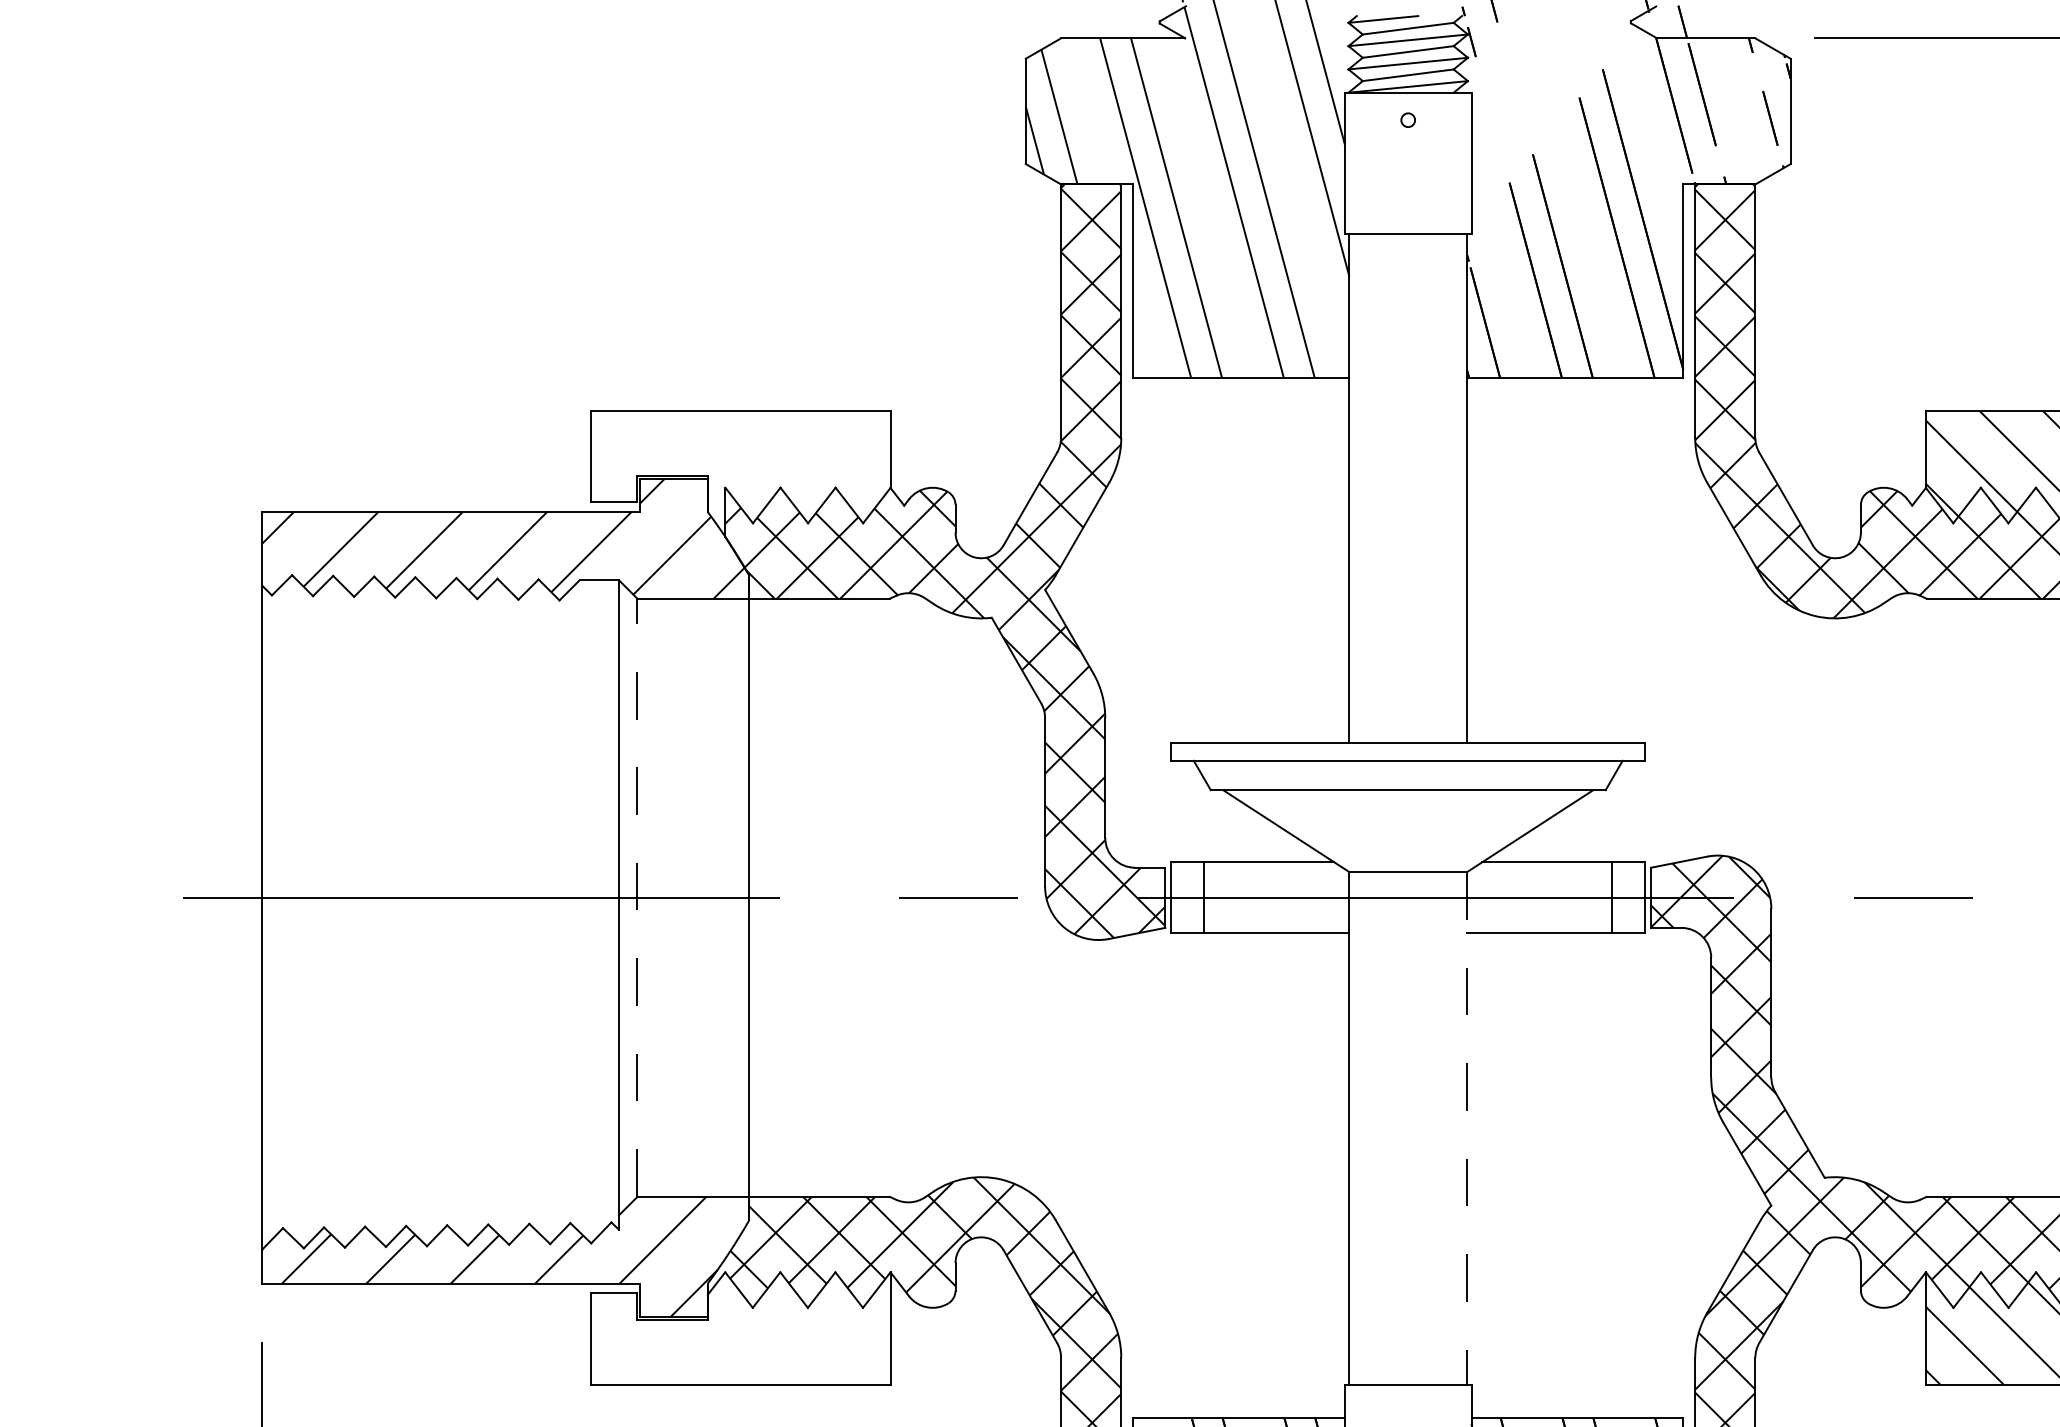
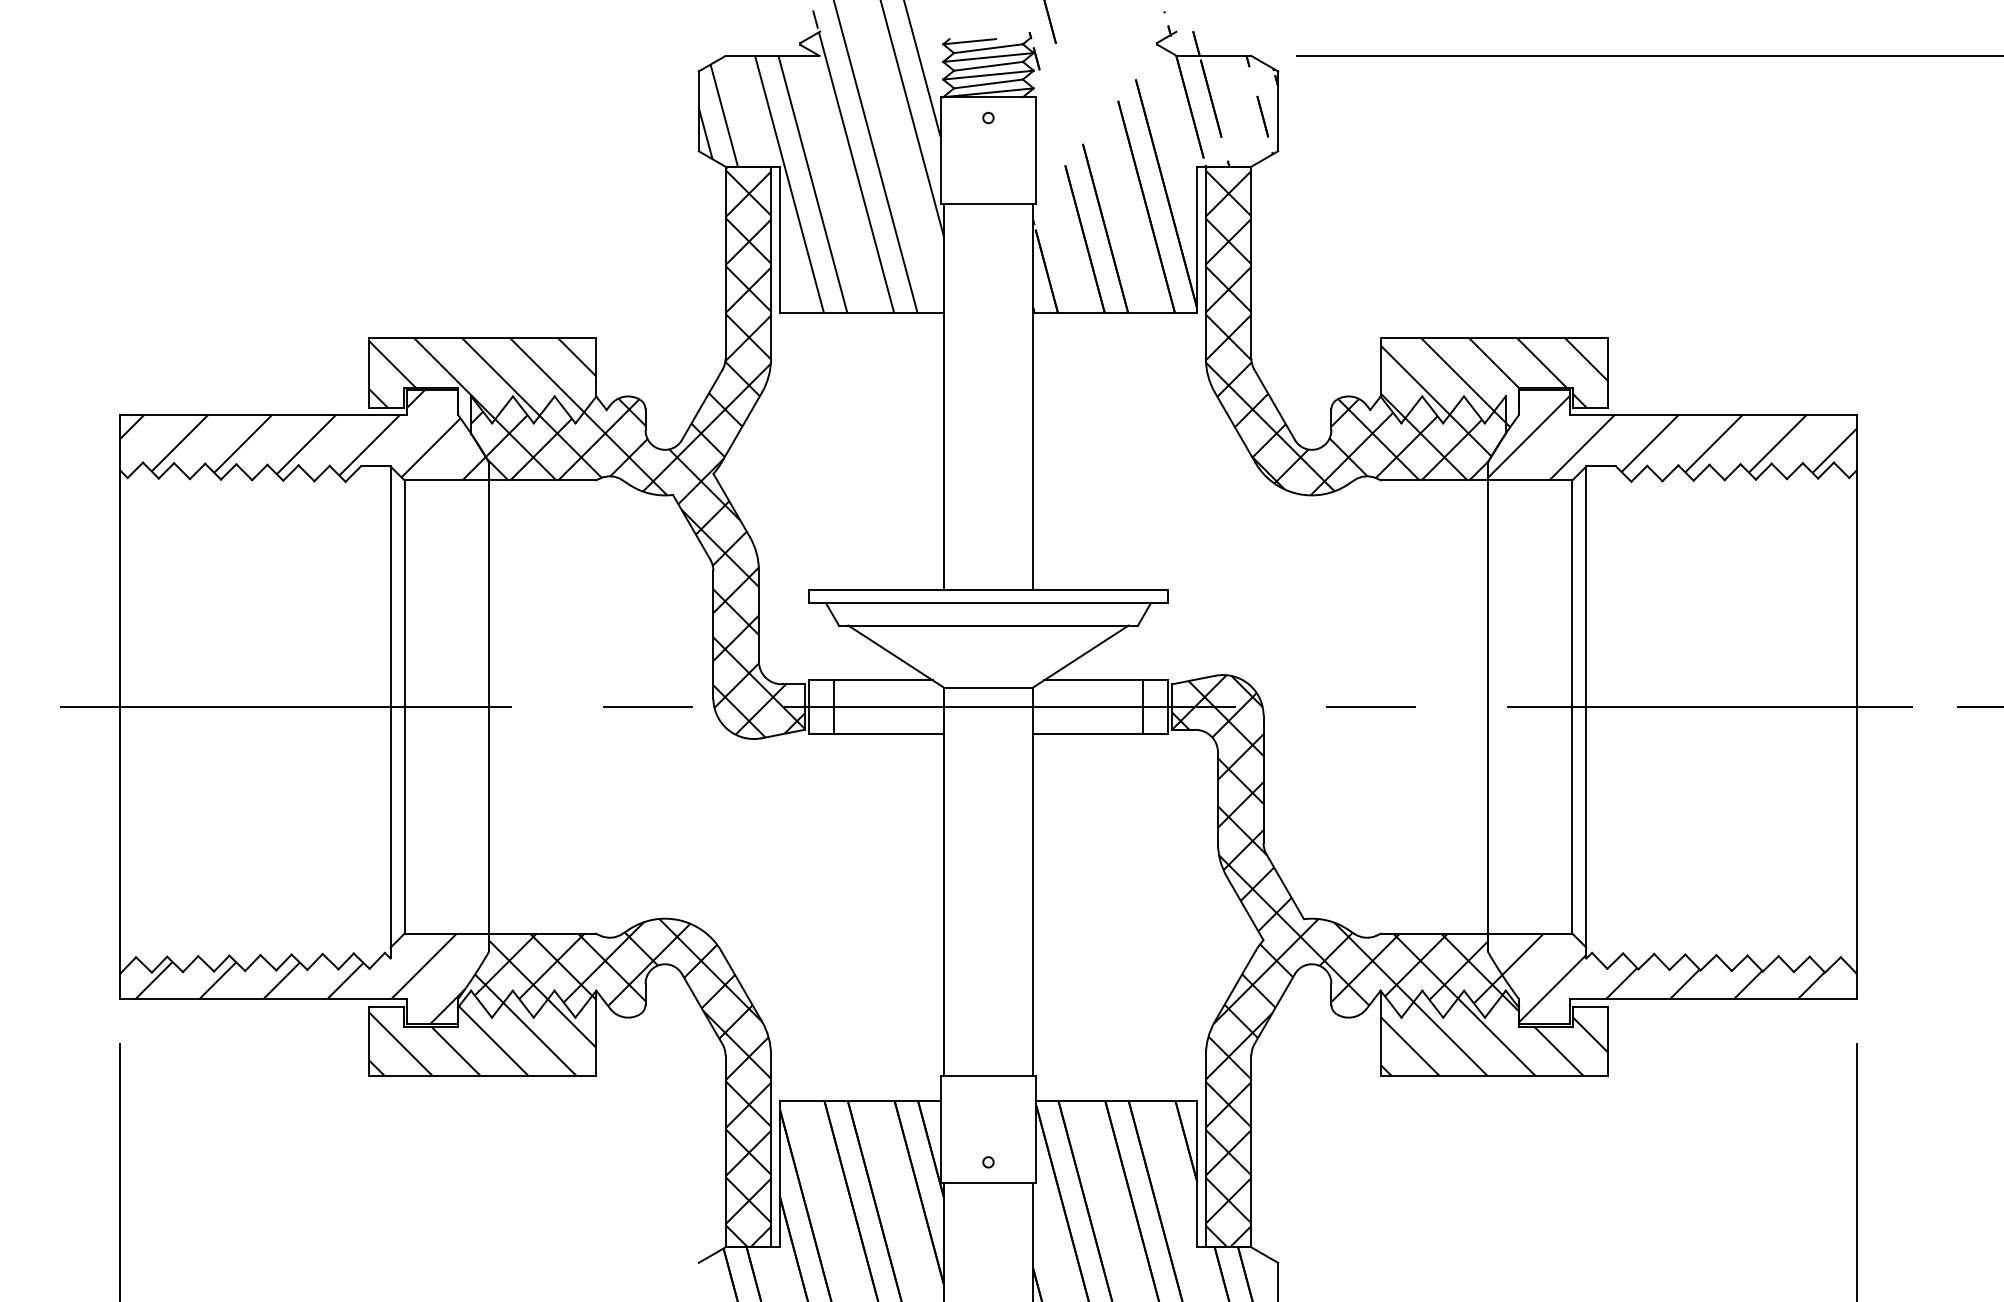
hatch: (740, 464) -> (482, 378), added
line: (637, 898) -> (404, 707), dashed -> solid
line: (1467, 1129) -> (1033, 882), dashed -> solid
hatch: (740, 1331) -> (482, 1035), added

